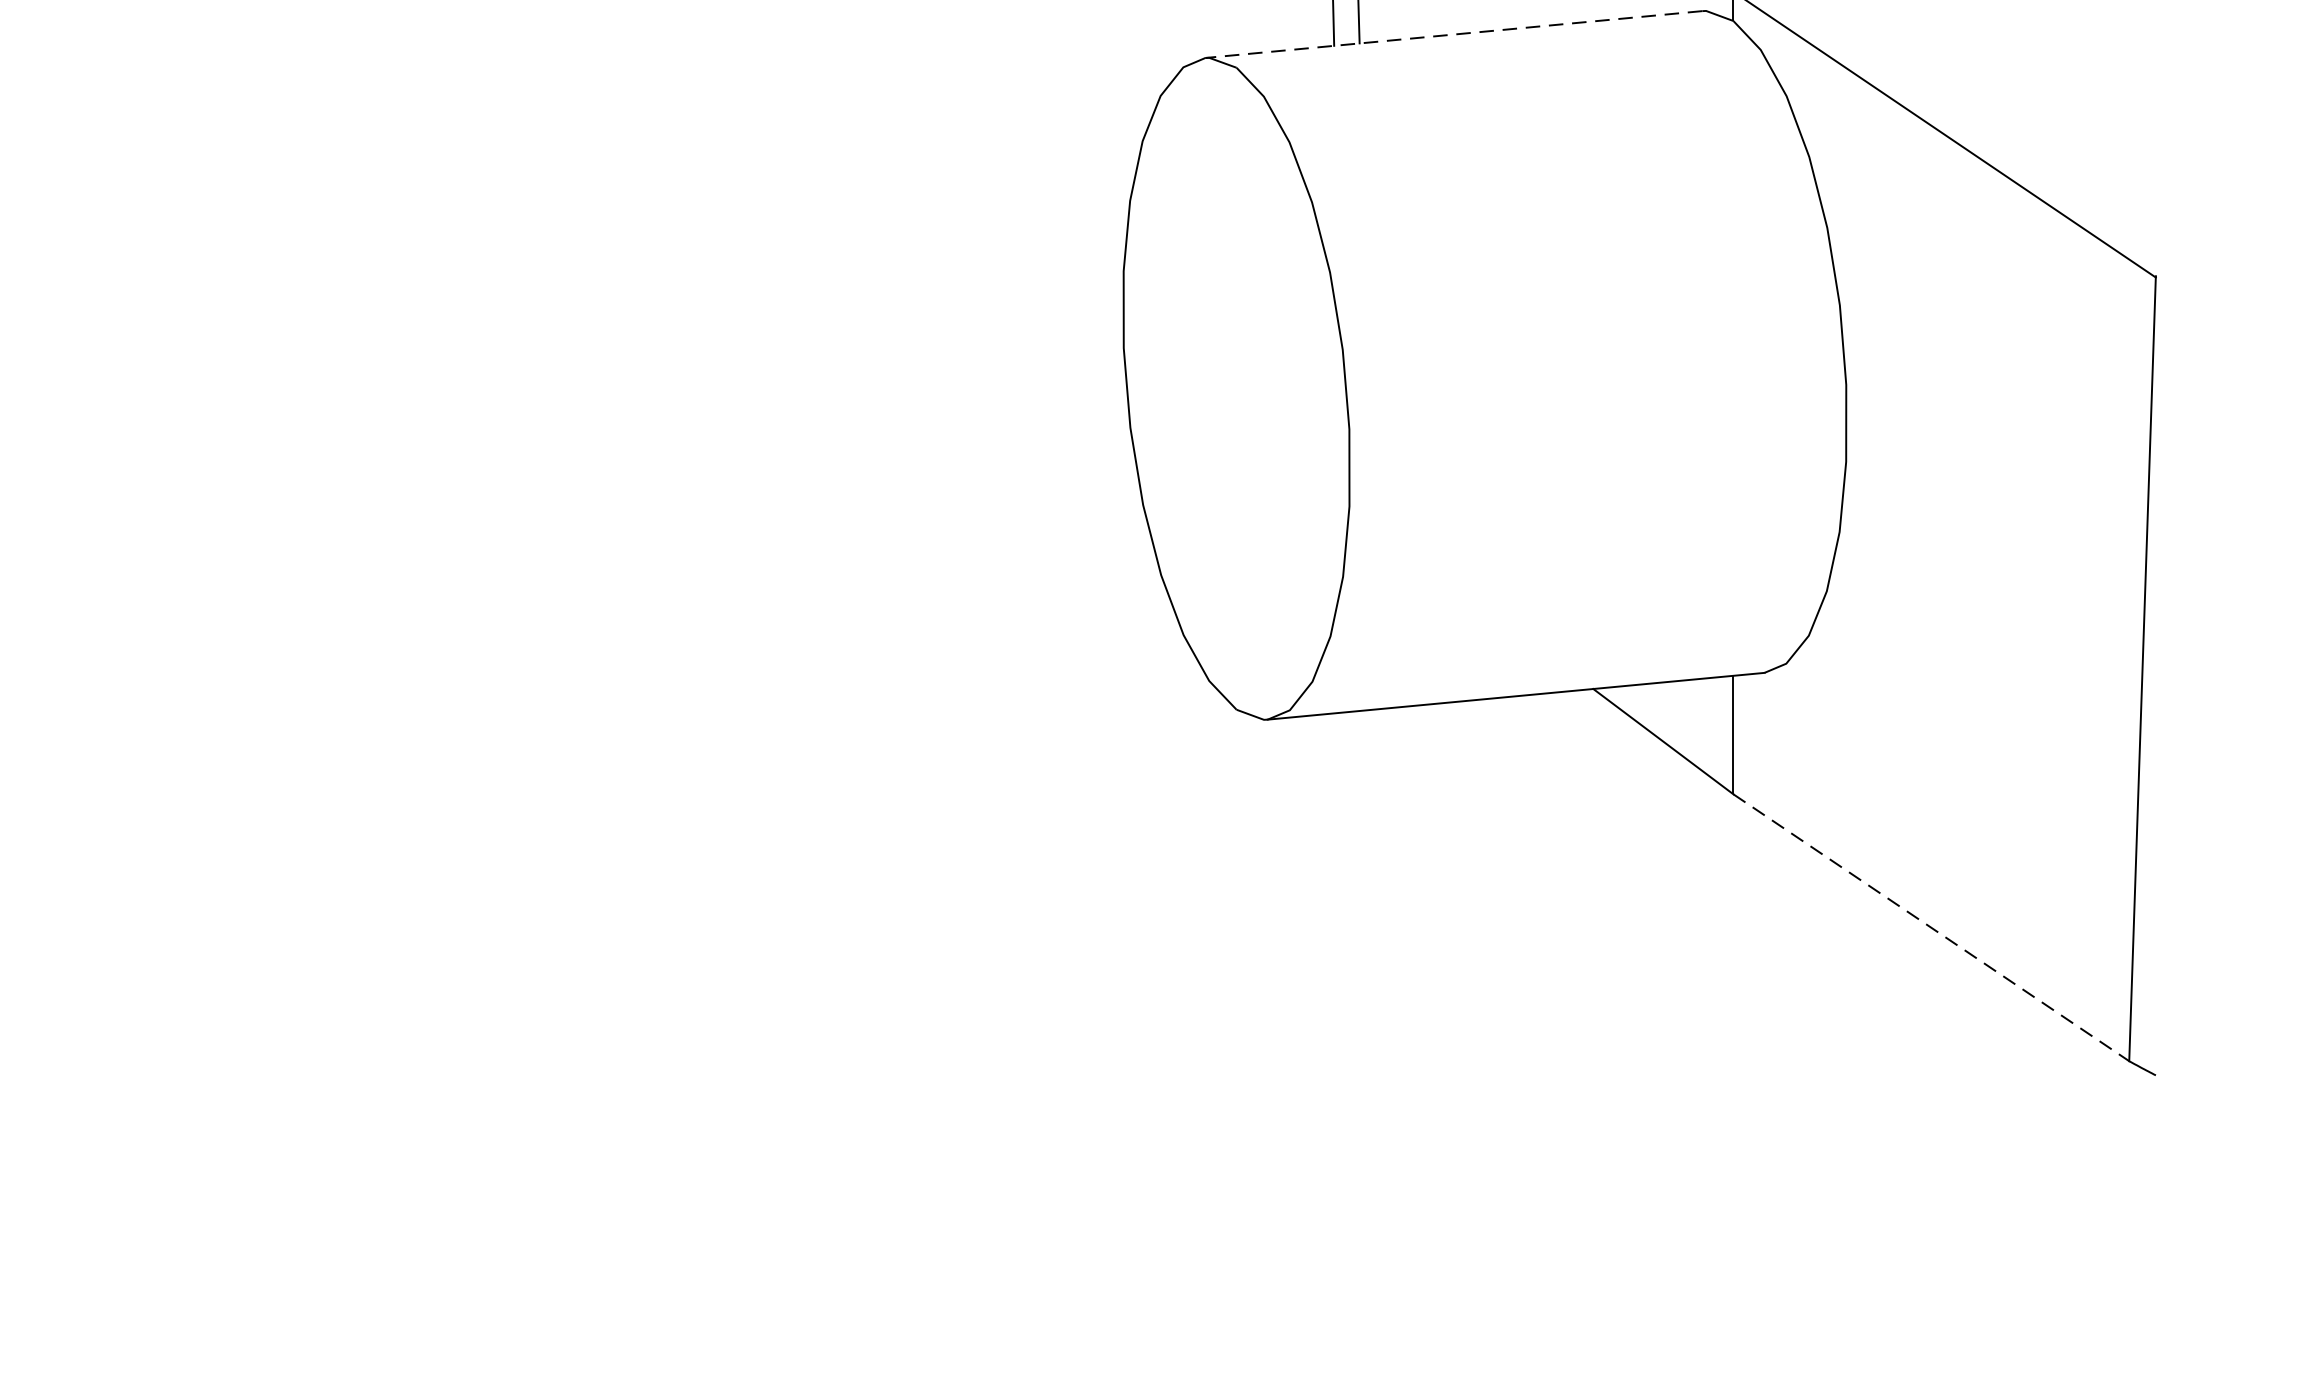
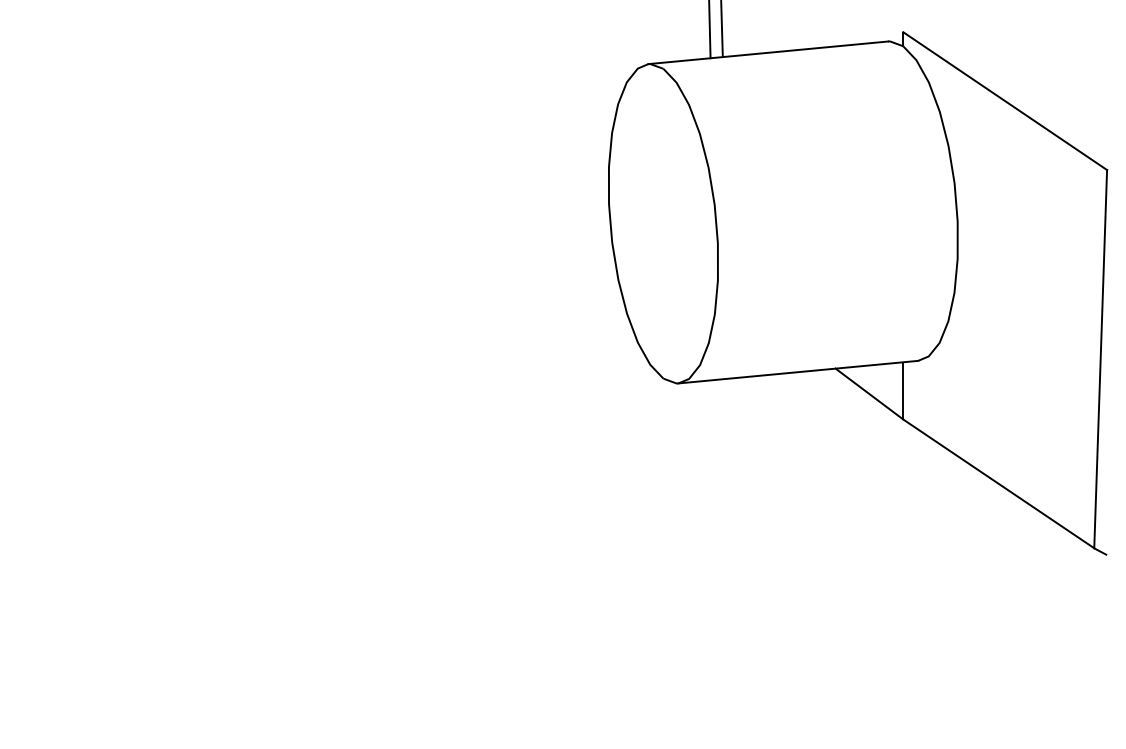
line: (1452, 33) -> (767, 52), dashed -> solid
line: (1932, 929) -> (999, 484), dashed -> solid

